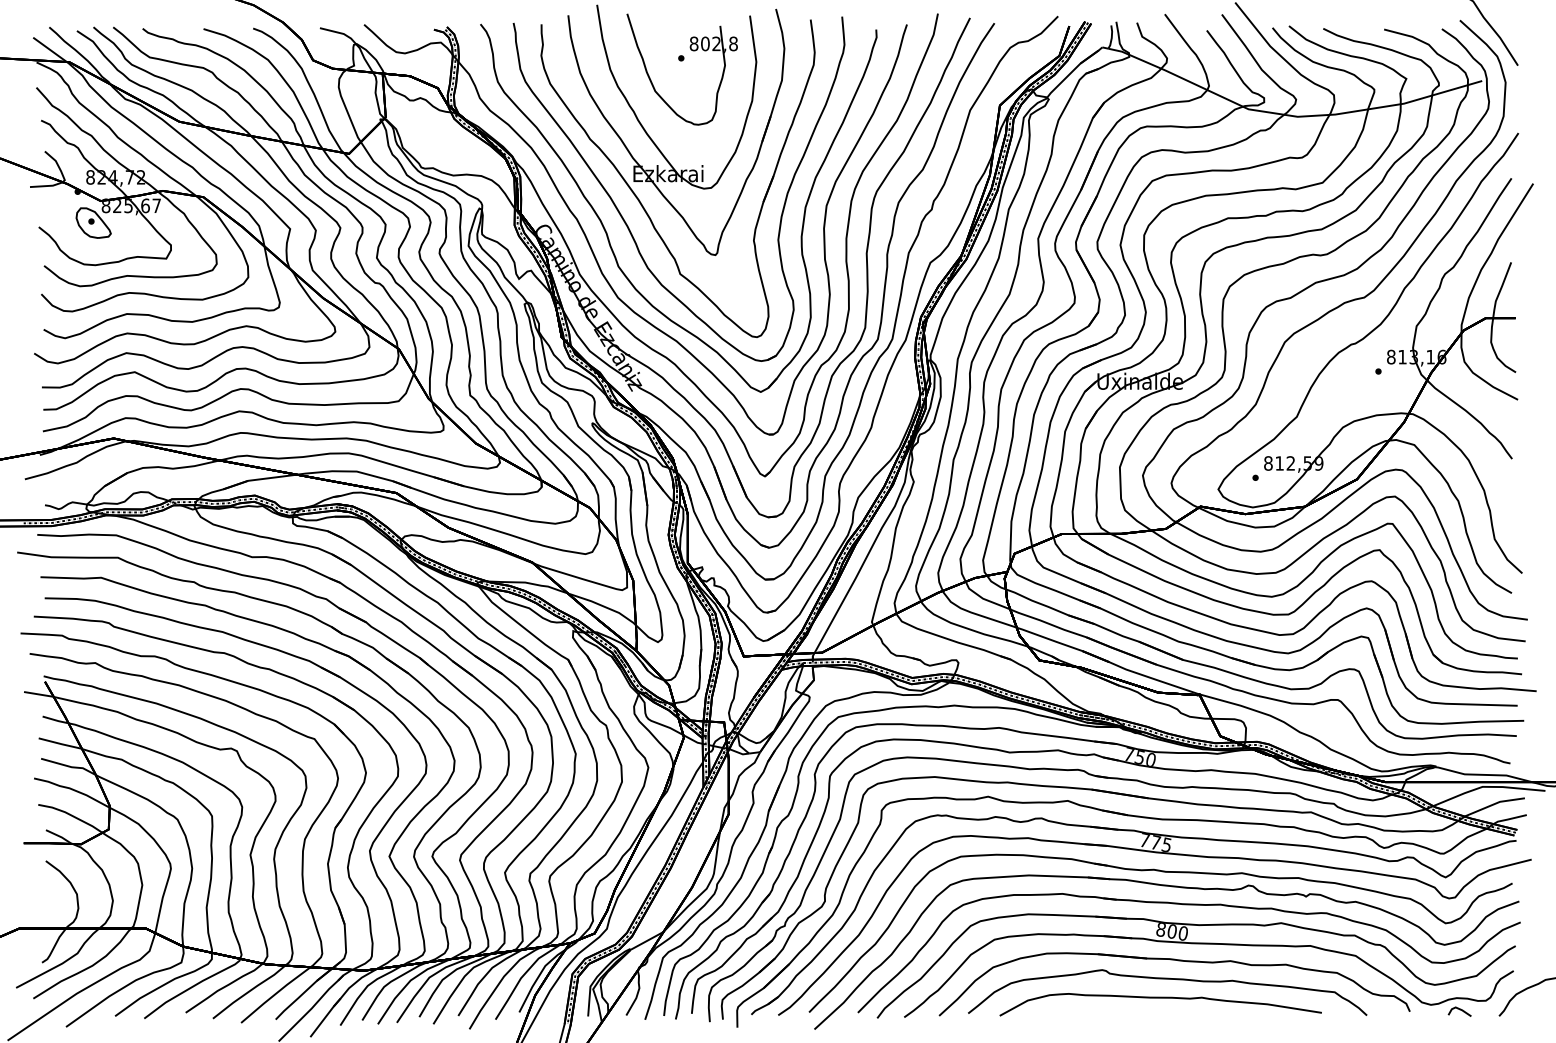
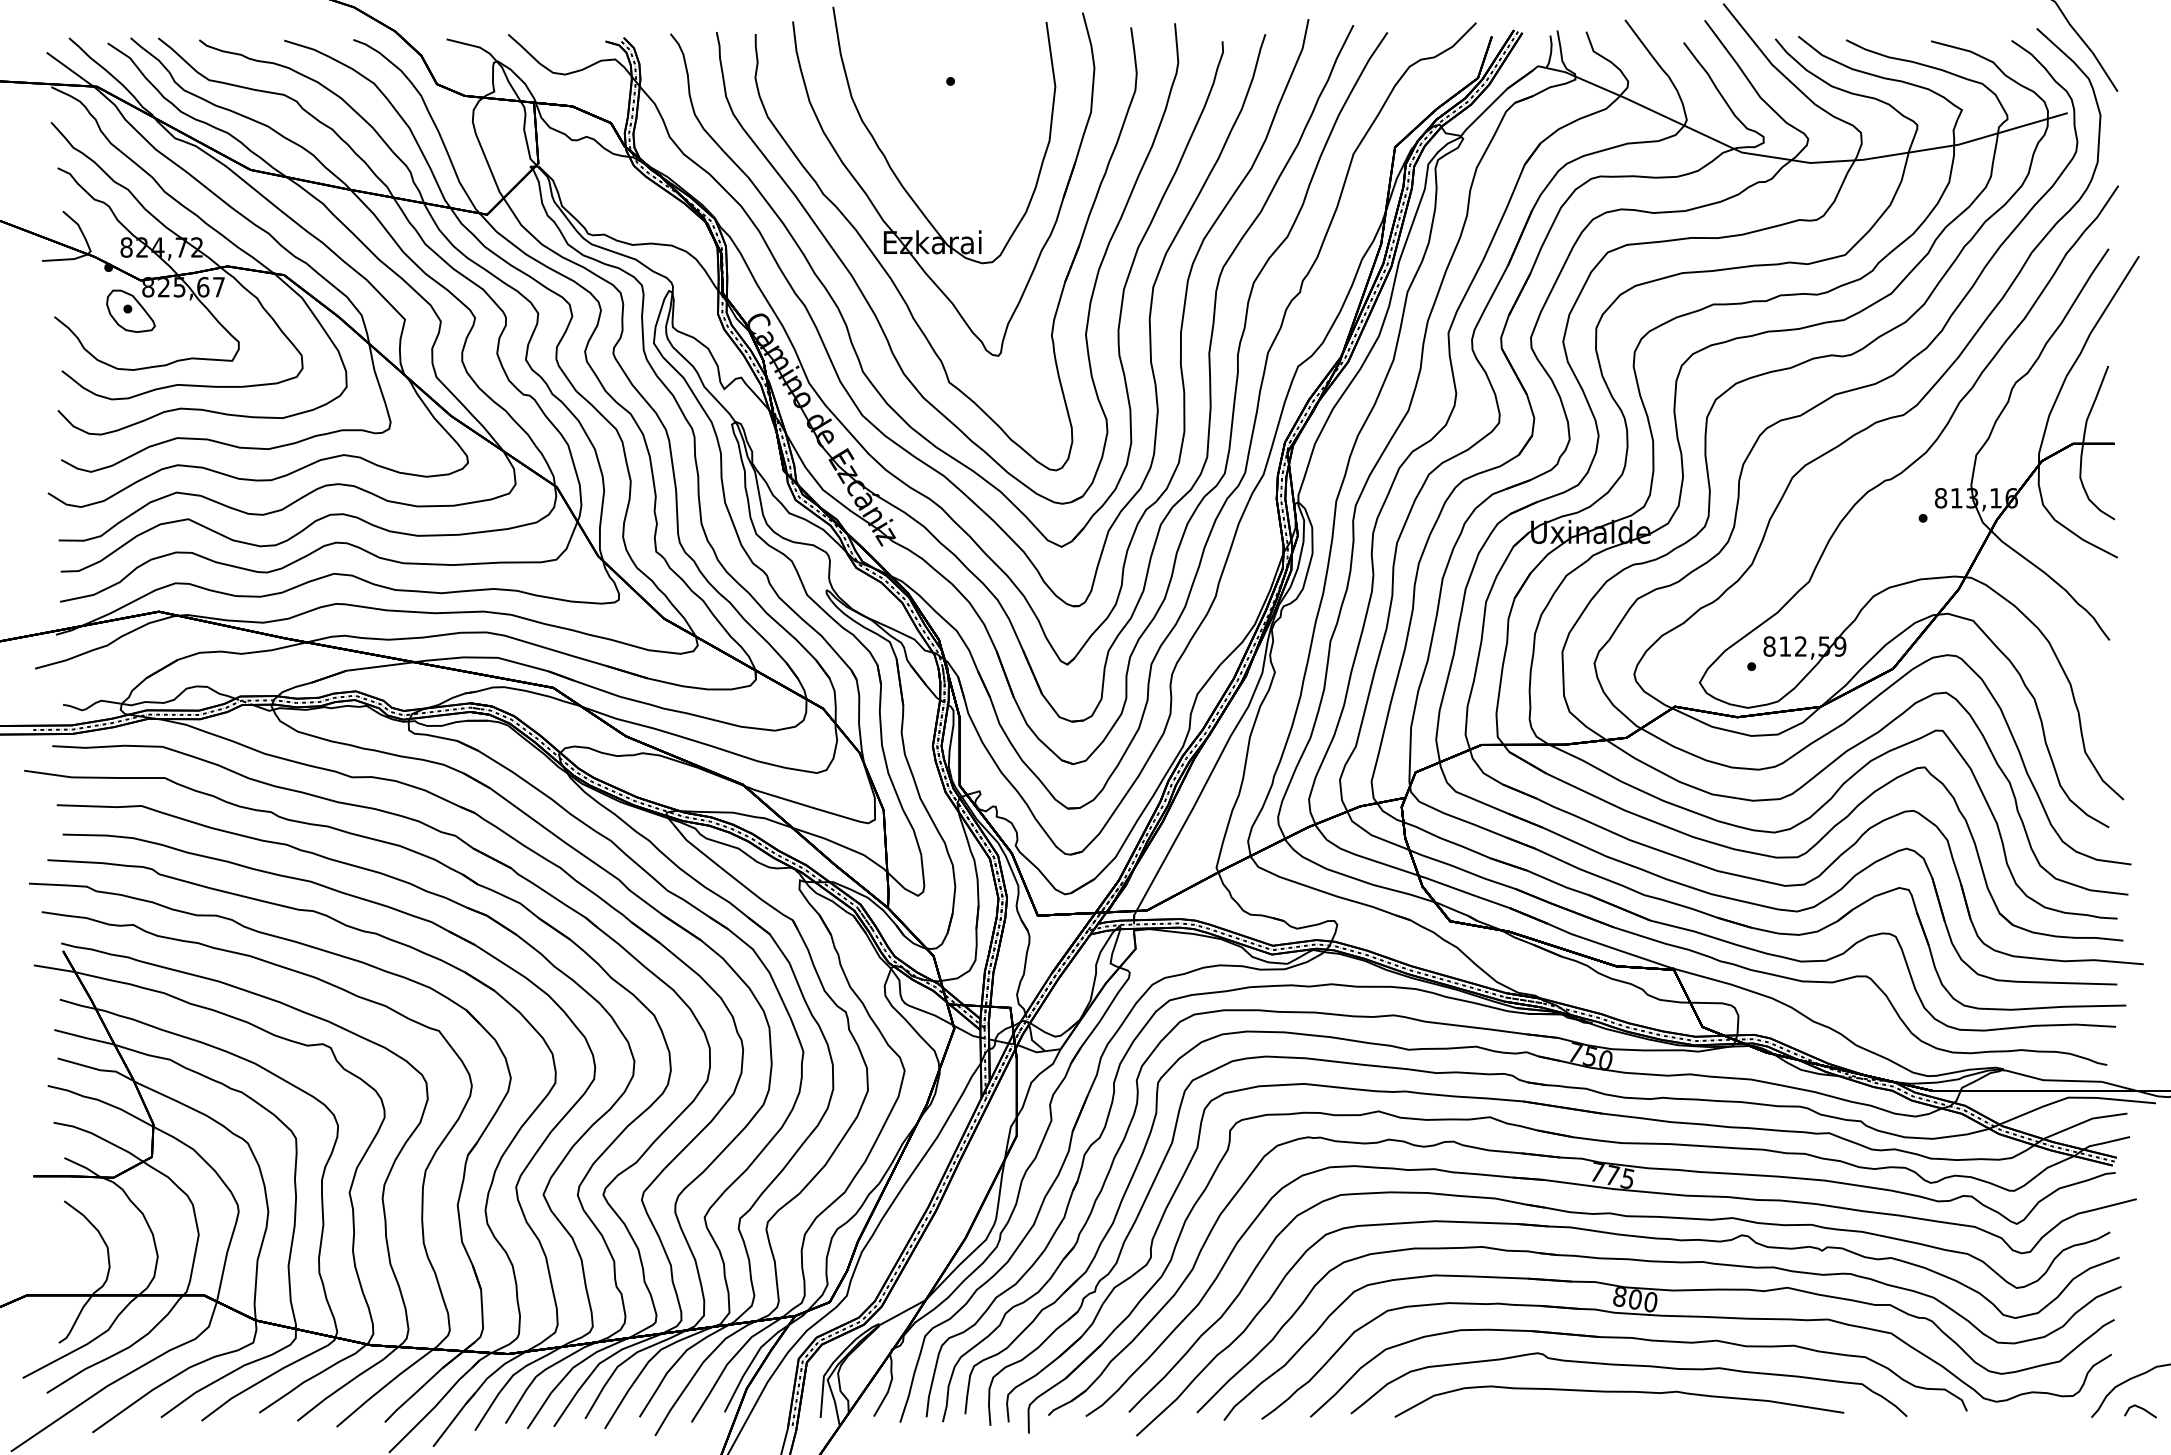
part: (691, 50) -> (964, 70), removed
line: (1460, 1010) -> (2141, 1409), moved

